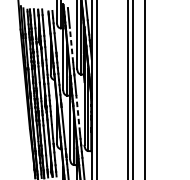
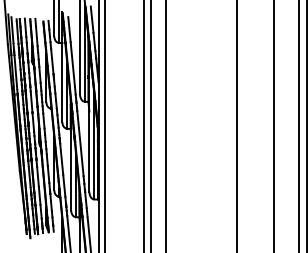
line: (71, 45) -> (72, 64), dashed -> solid
line: (78, 113) -> (81, 151), dashed -> solid

